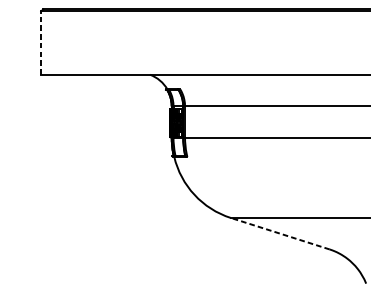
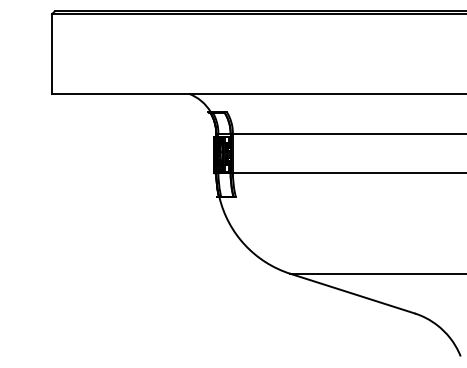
line: (41, 42) -> (52, 53), dashed -> solid
line: (280, 233) -> (352, 293), dashed -> solid

